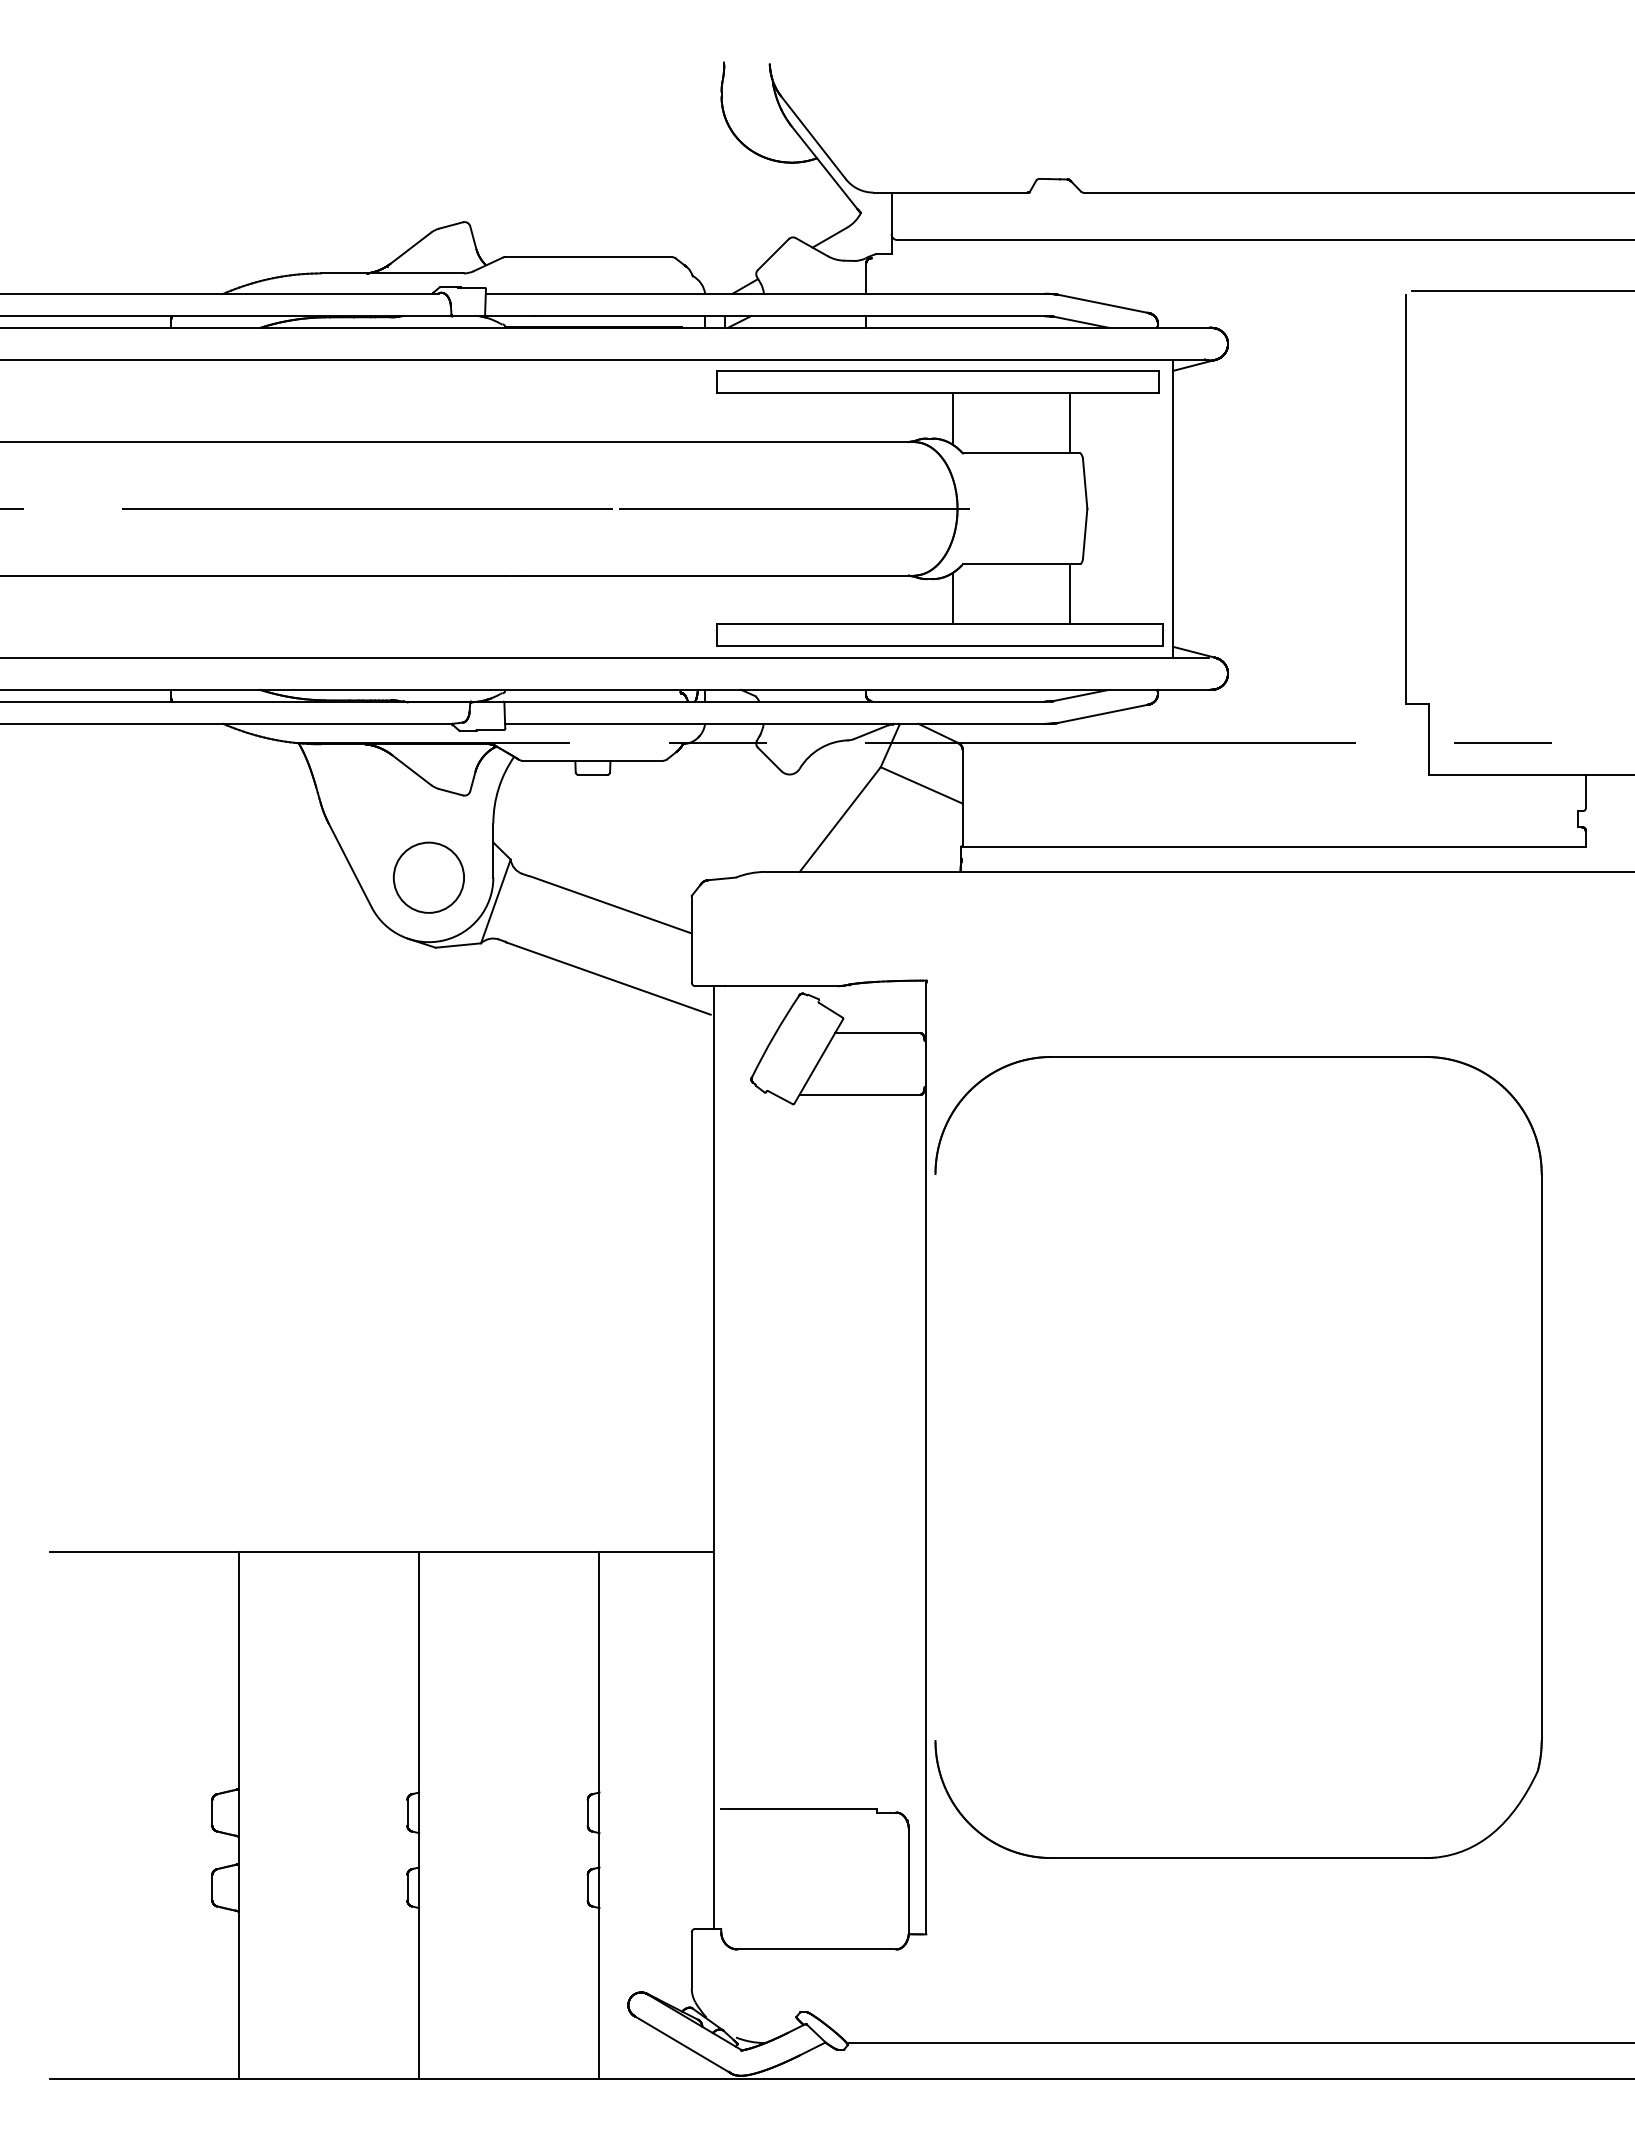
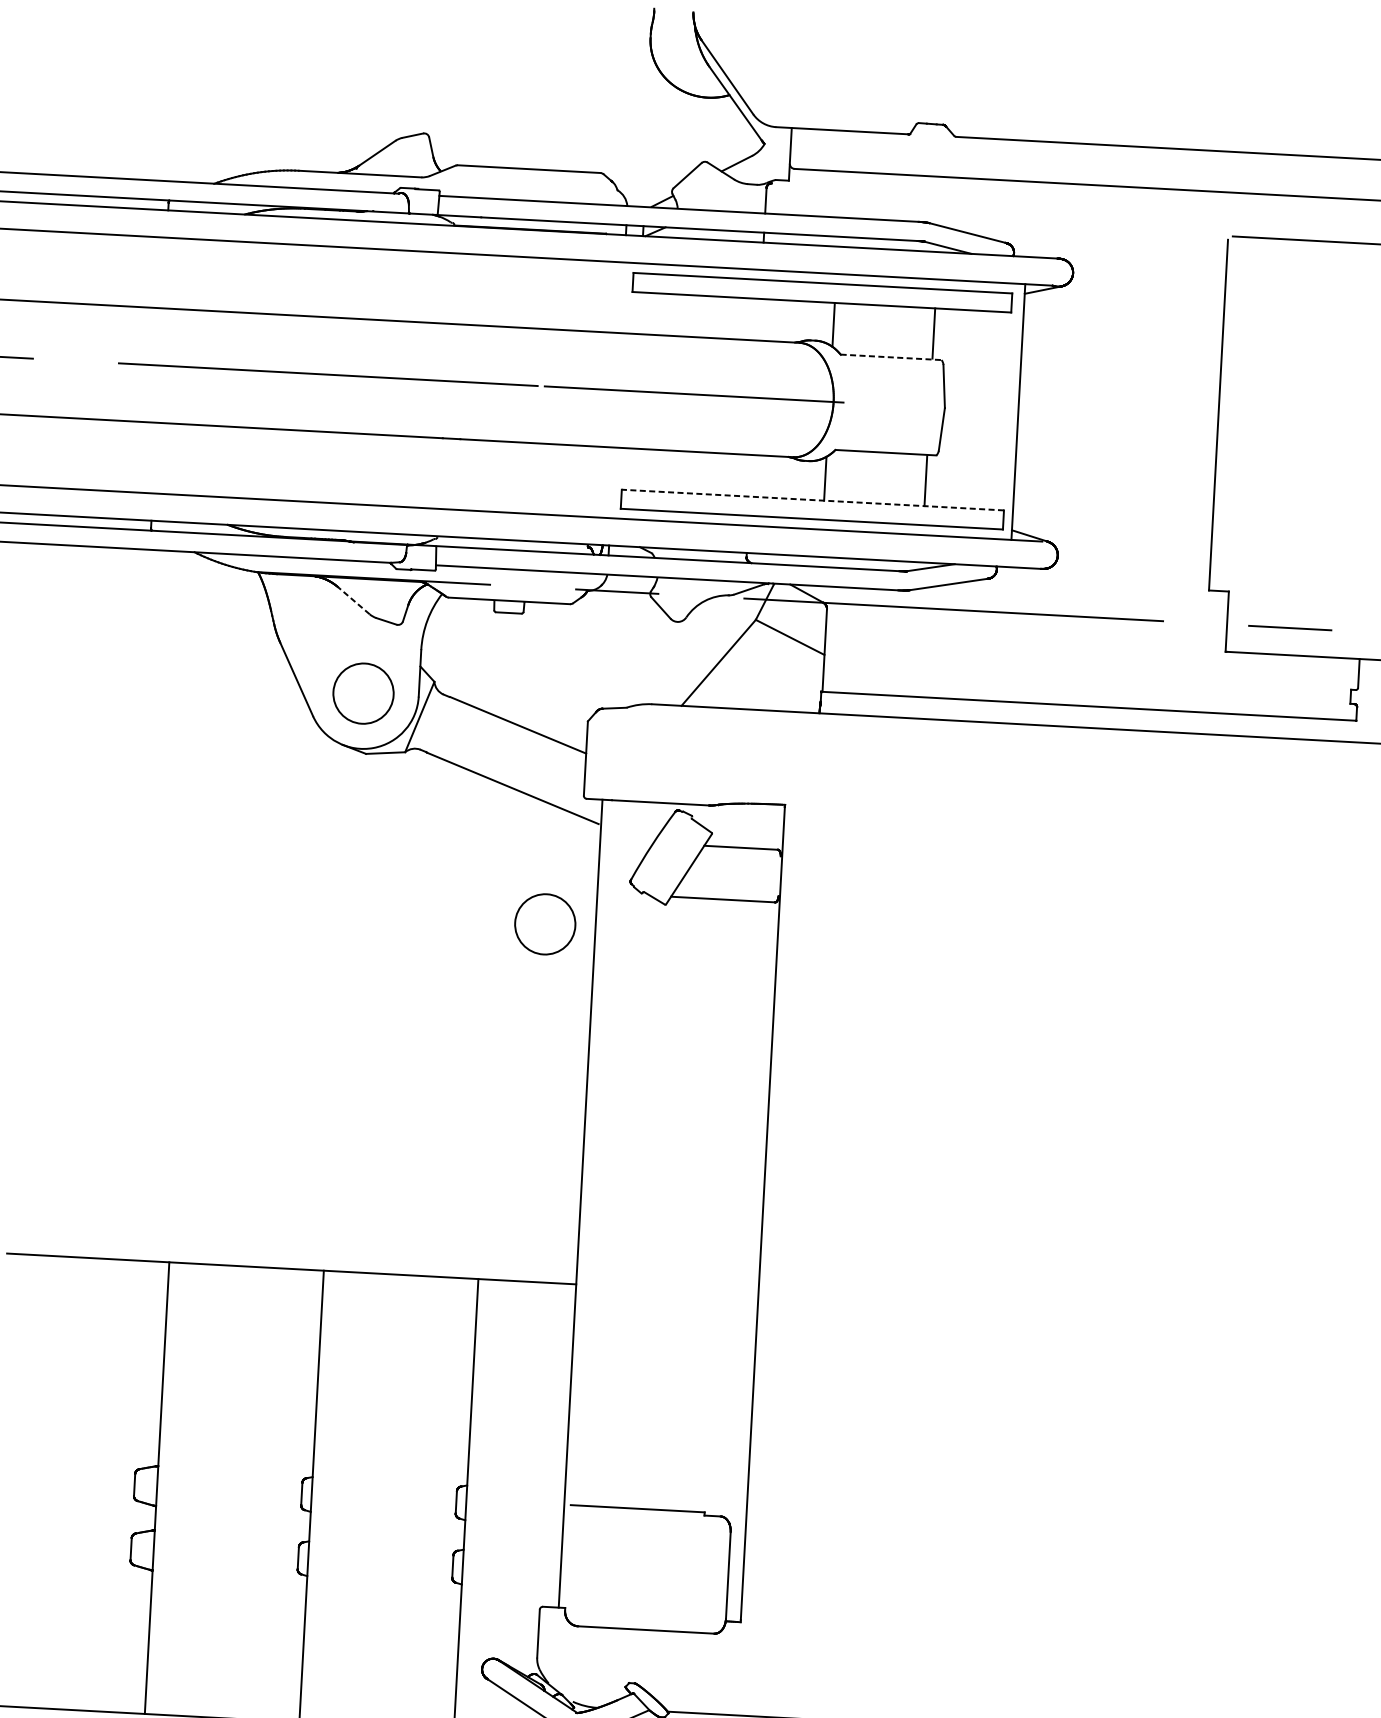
line: (1021, 453) -> (891, 357), solid -> dashed
line: (939, 624) -> (812, 500), solid -> dashed
line: (411, 769) -> (353, 600), solid -> dashed
circle: (654, 1134) -> (544, 924), added
part: (1541, 1457) -> (1290, 1242), removed

